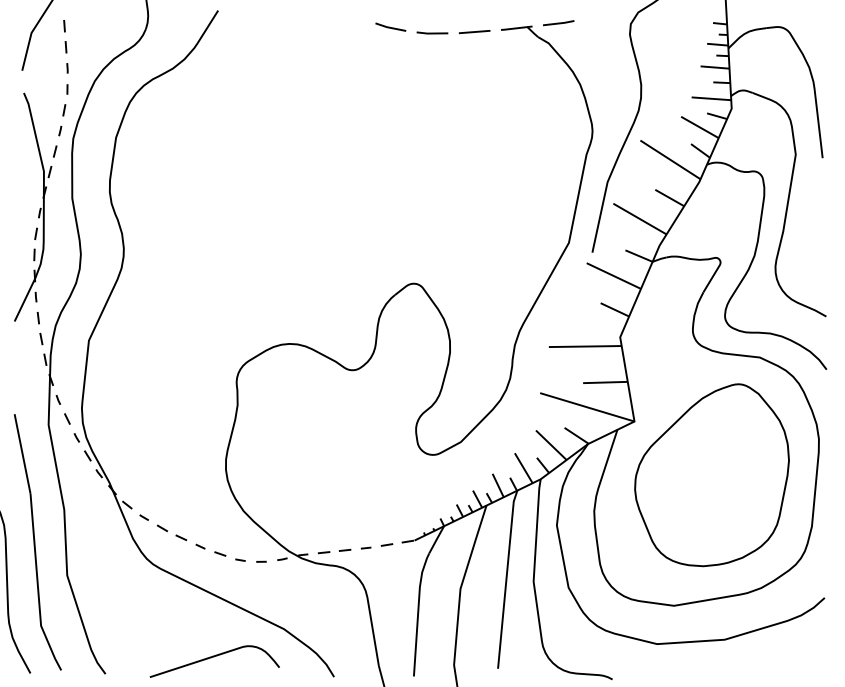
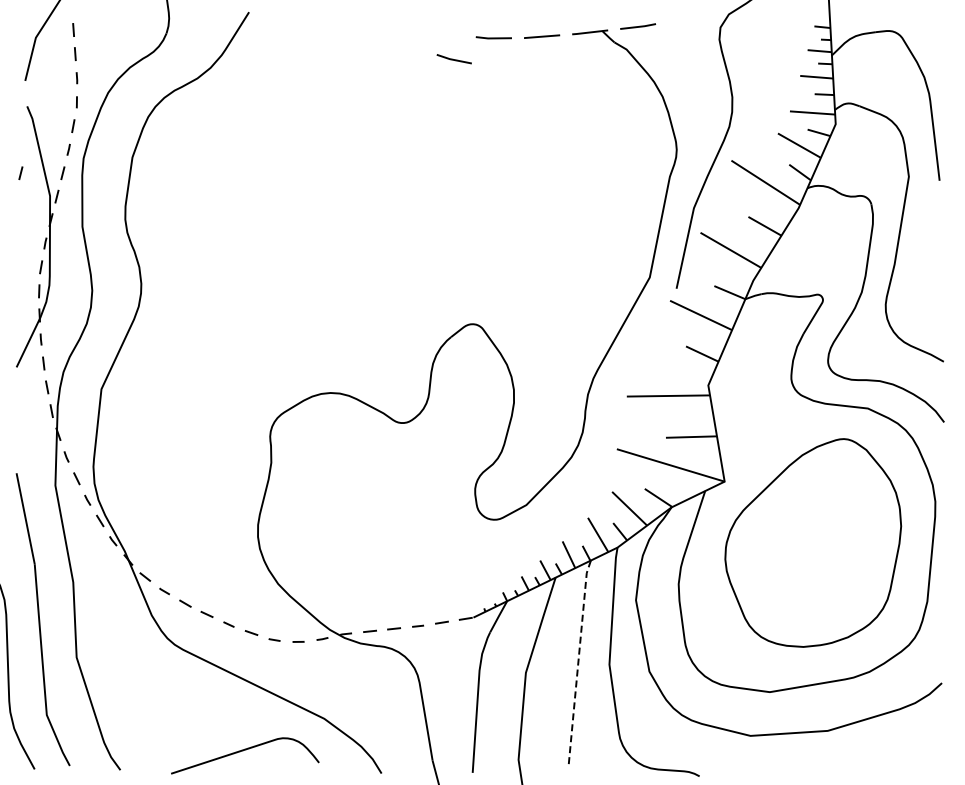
line: (390, 27) -> (453, 59), moved
line: (18, 151) -> (20, 173), added
line: (506, 578) -> (578, 660), solid -> dashed

